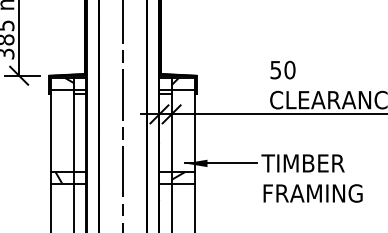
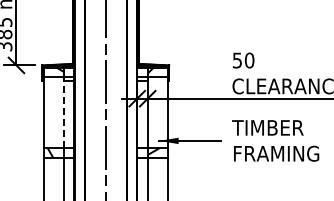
line: (73, 130) -> (63, 112), solid -> dashed
text: (311, 178) -> (275, 140), moved

